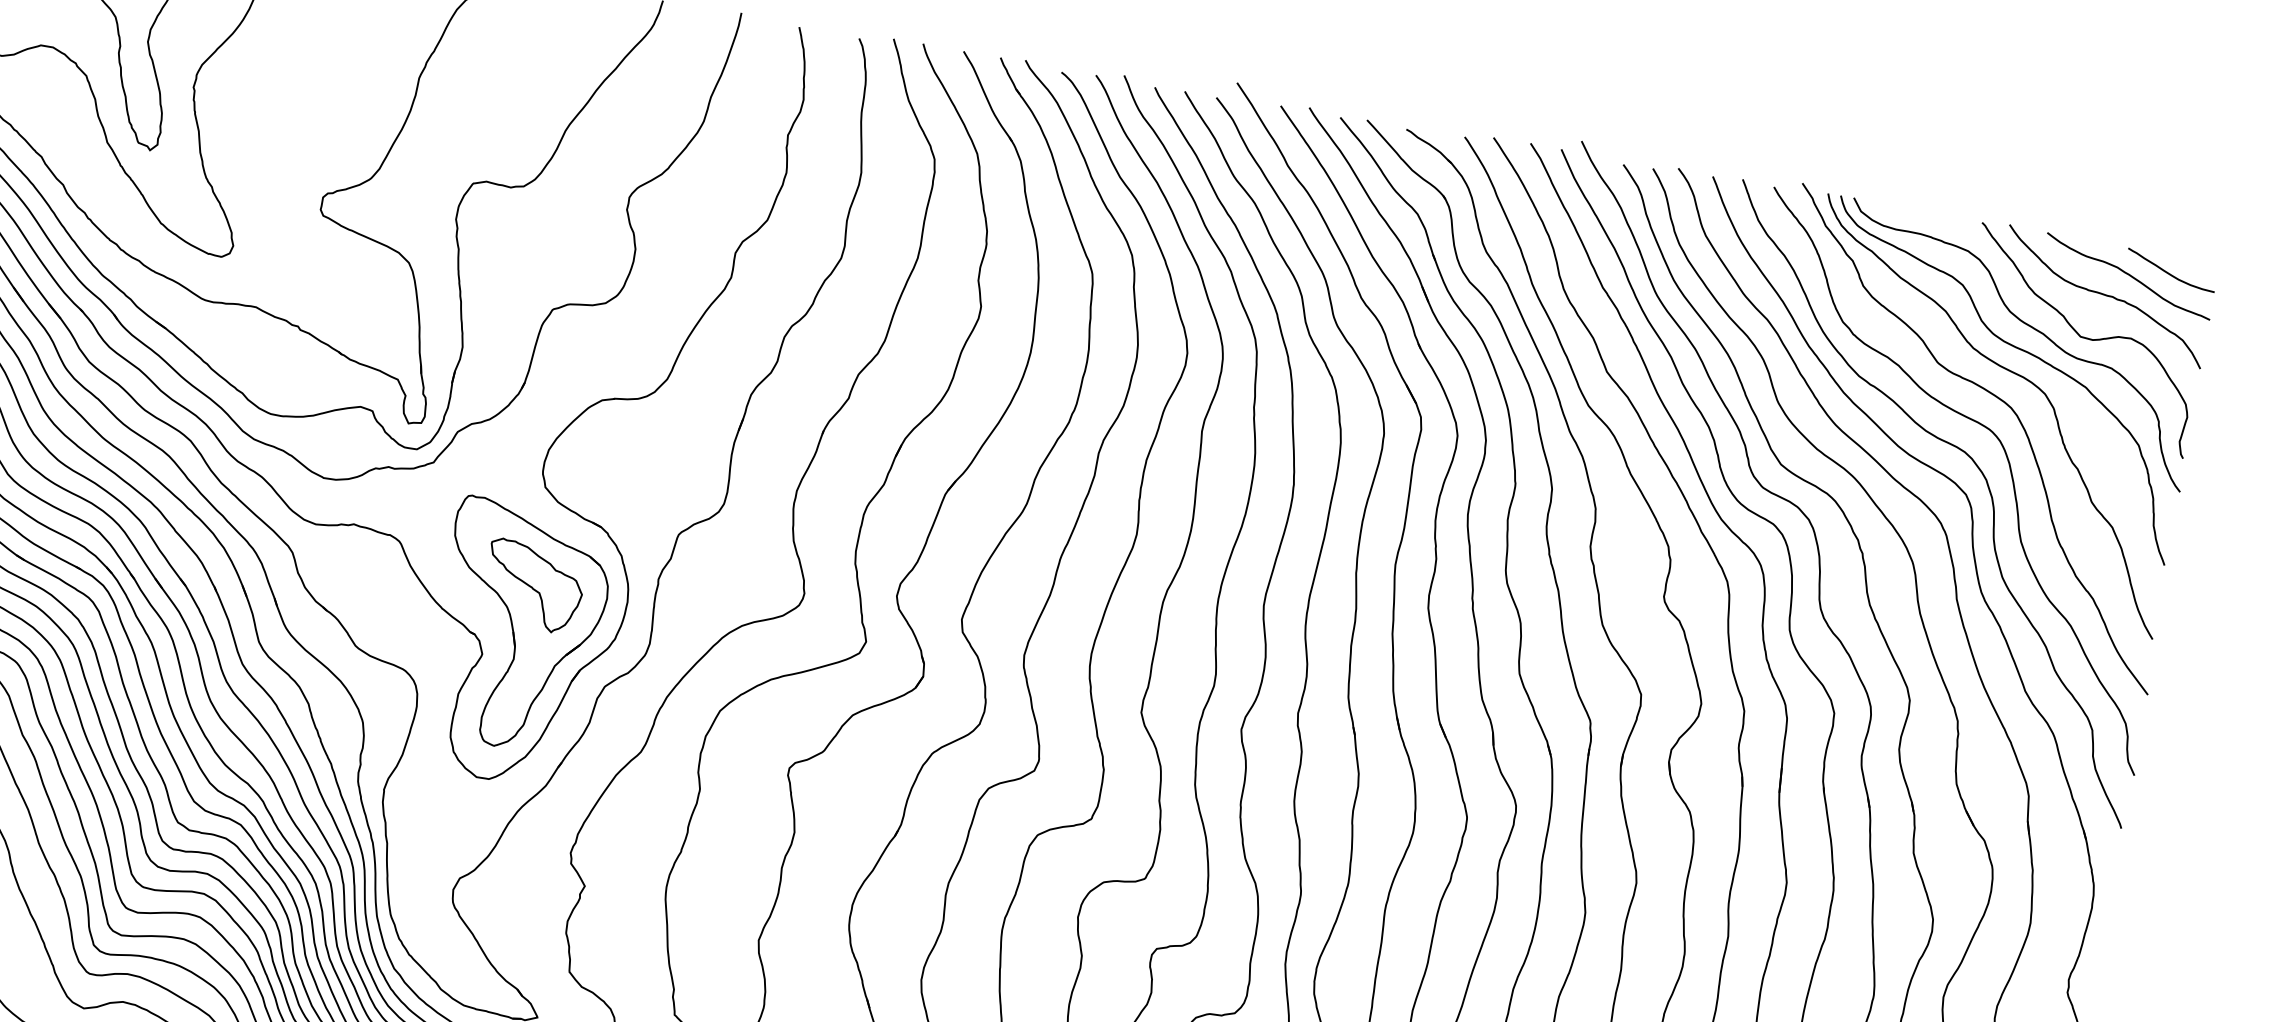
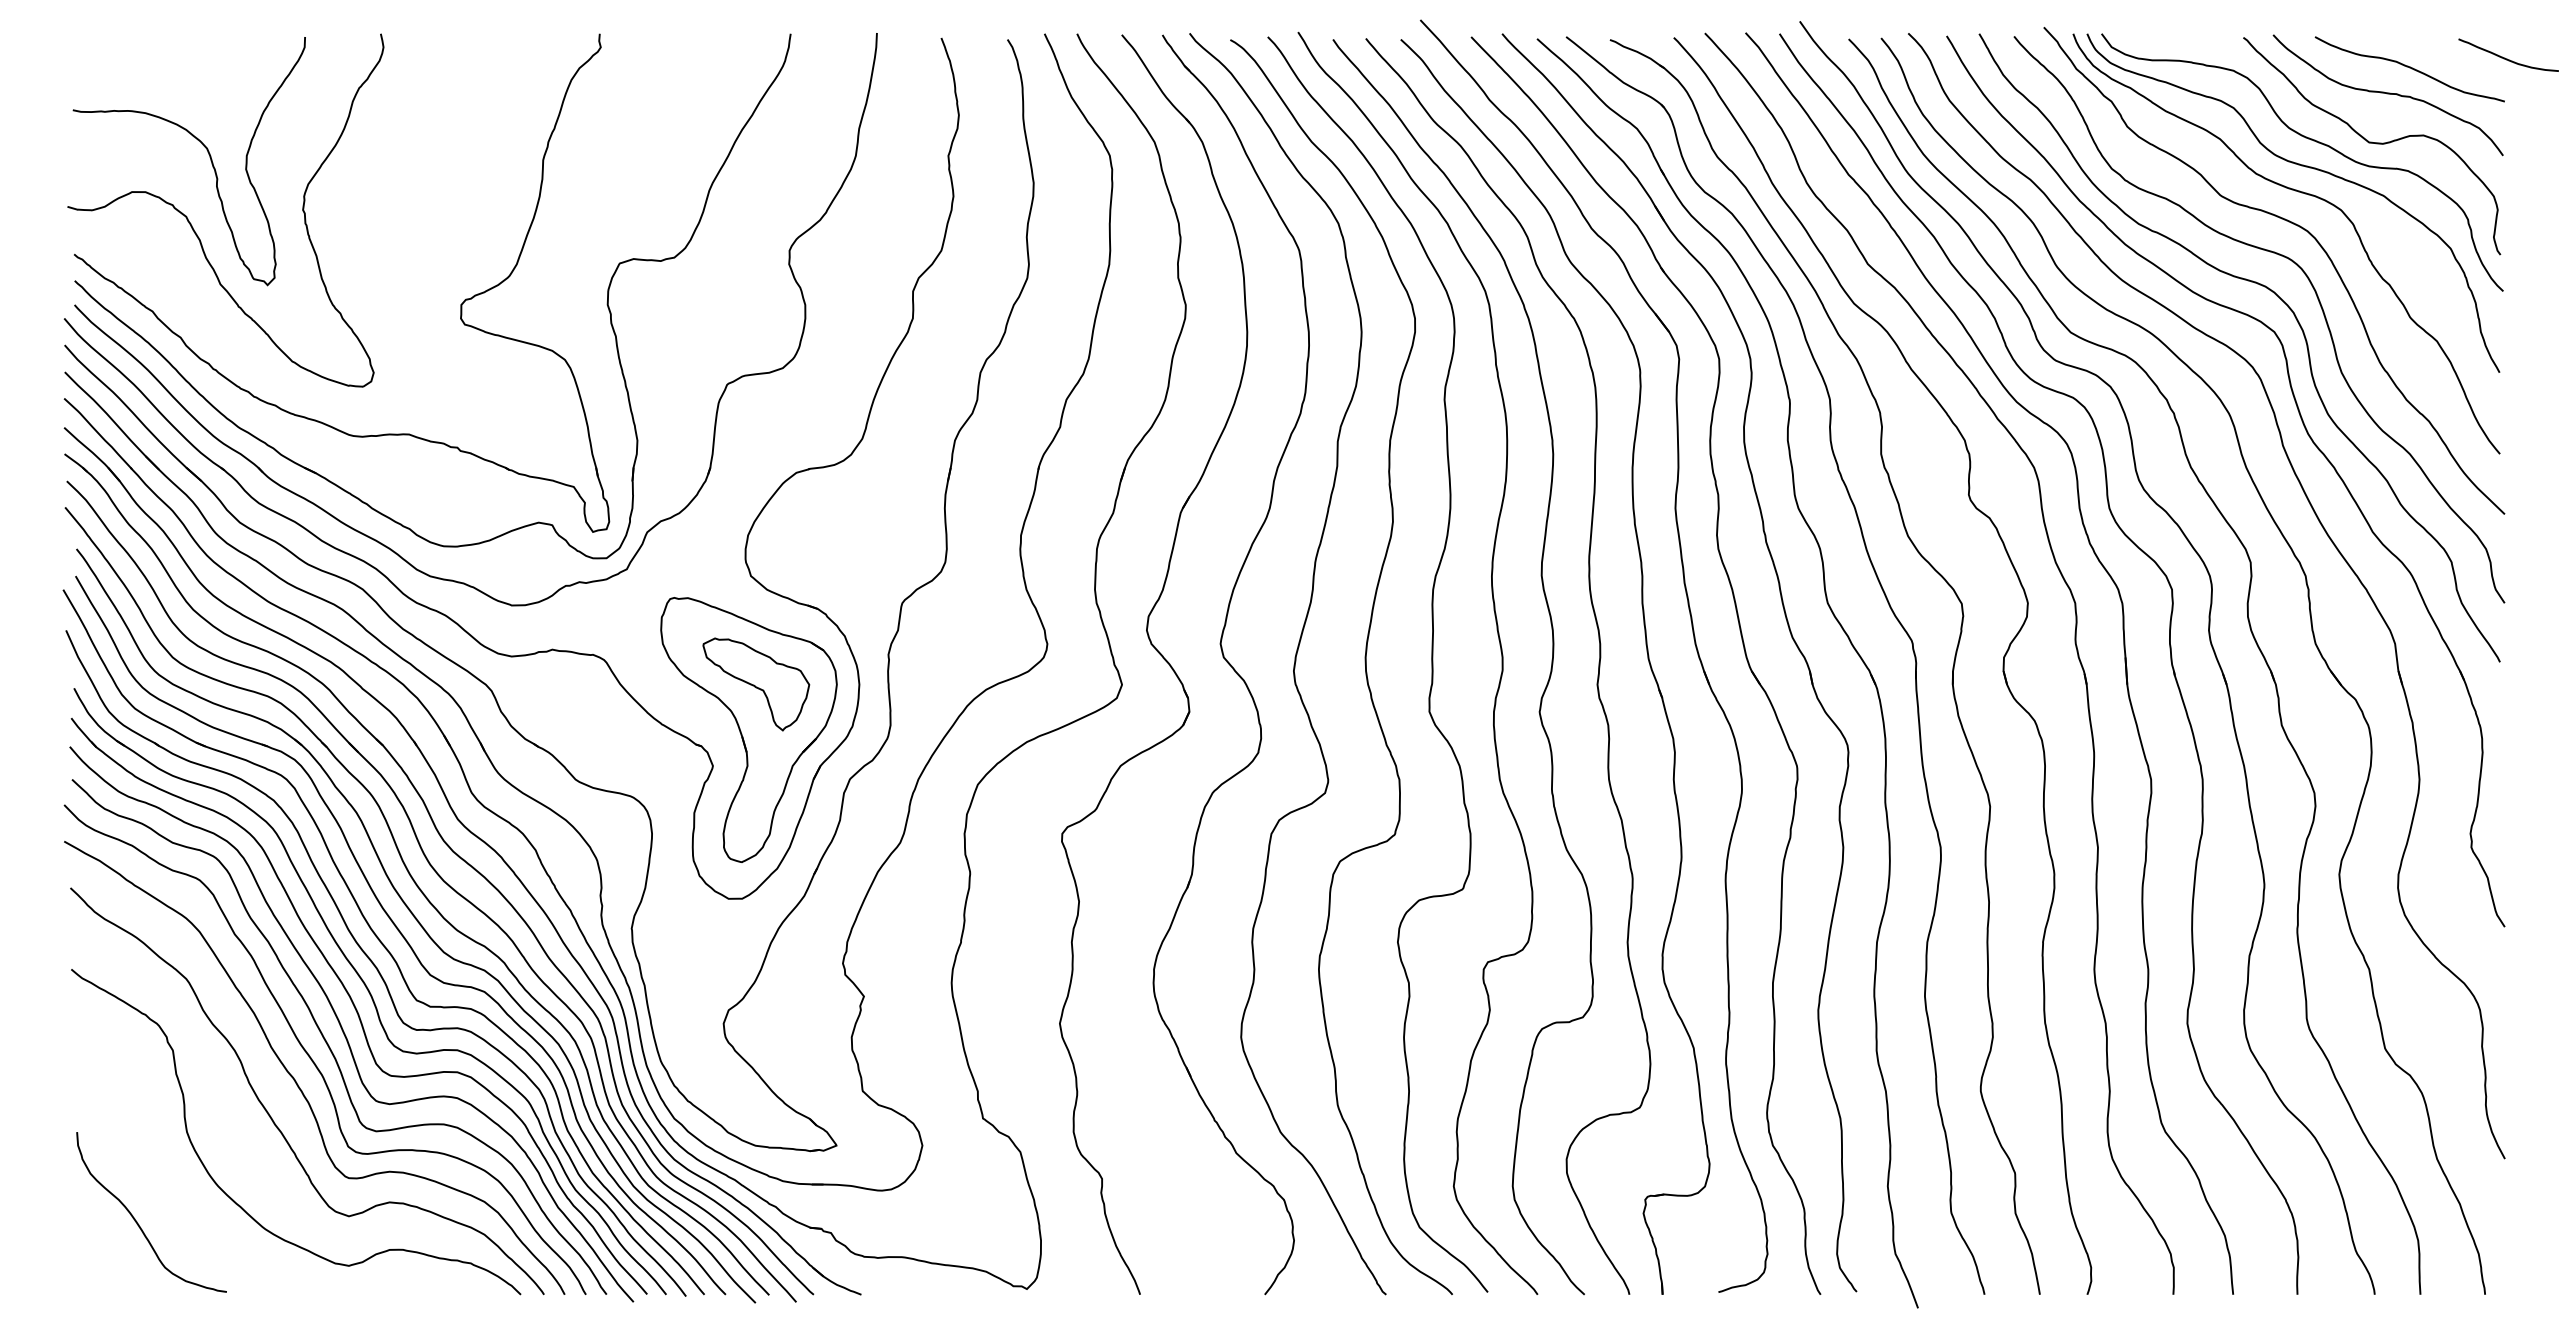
curve: (2169, 273) -> (2507, 58), moved

